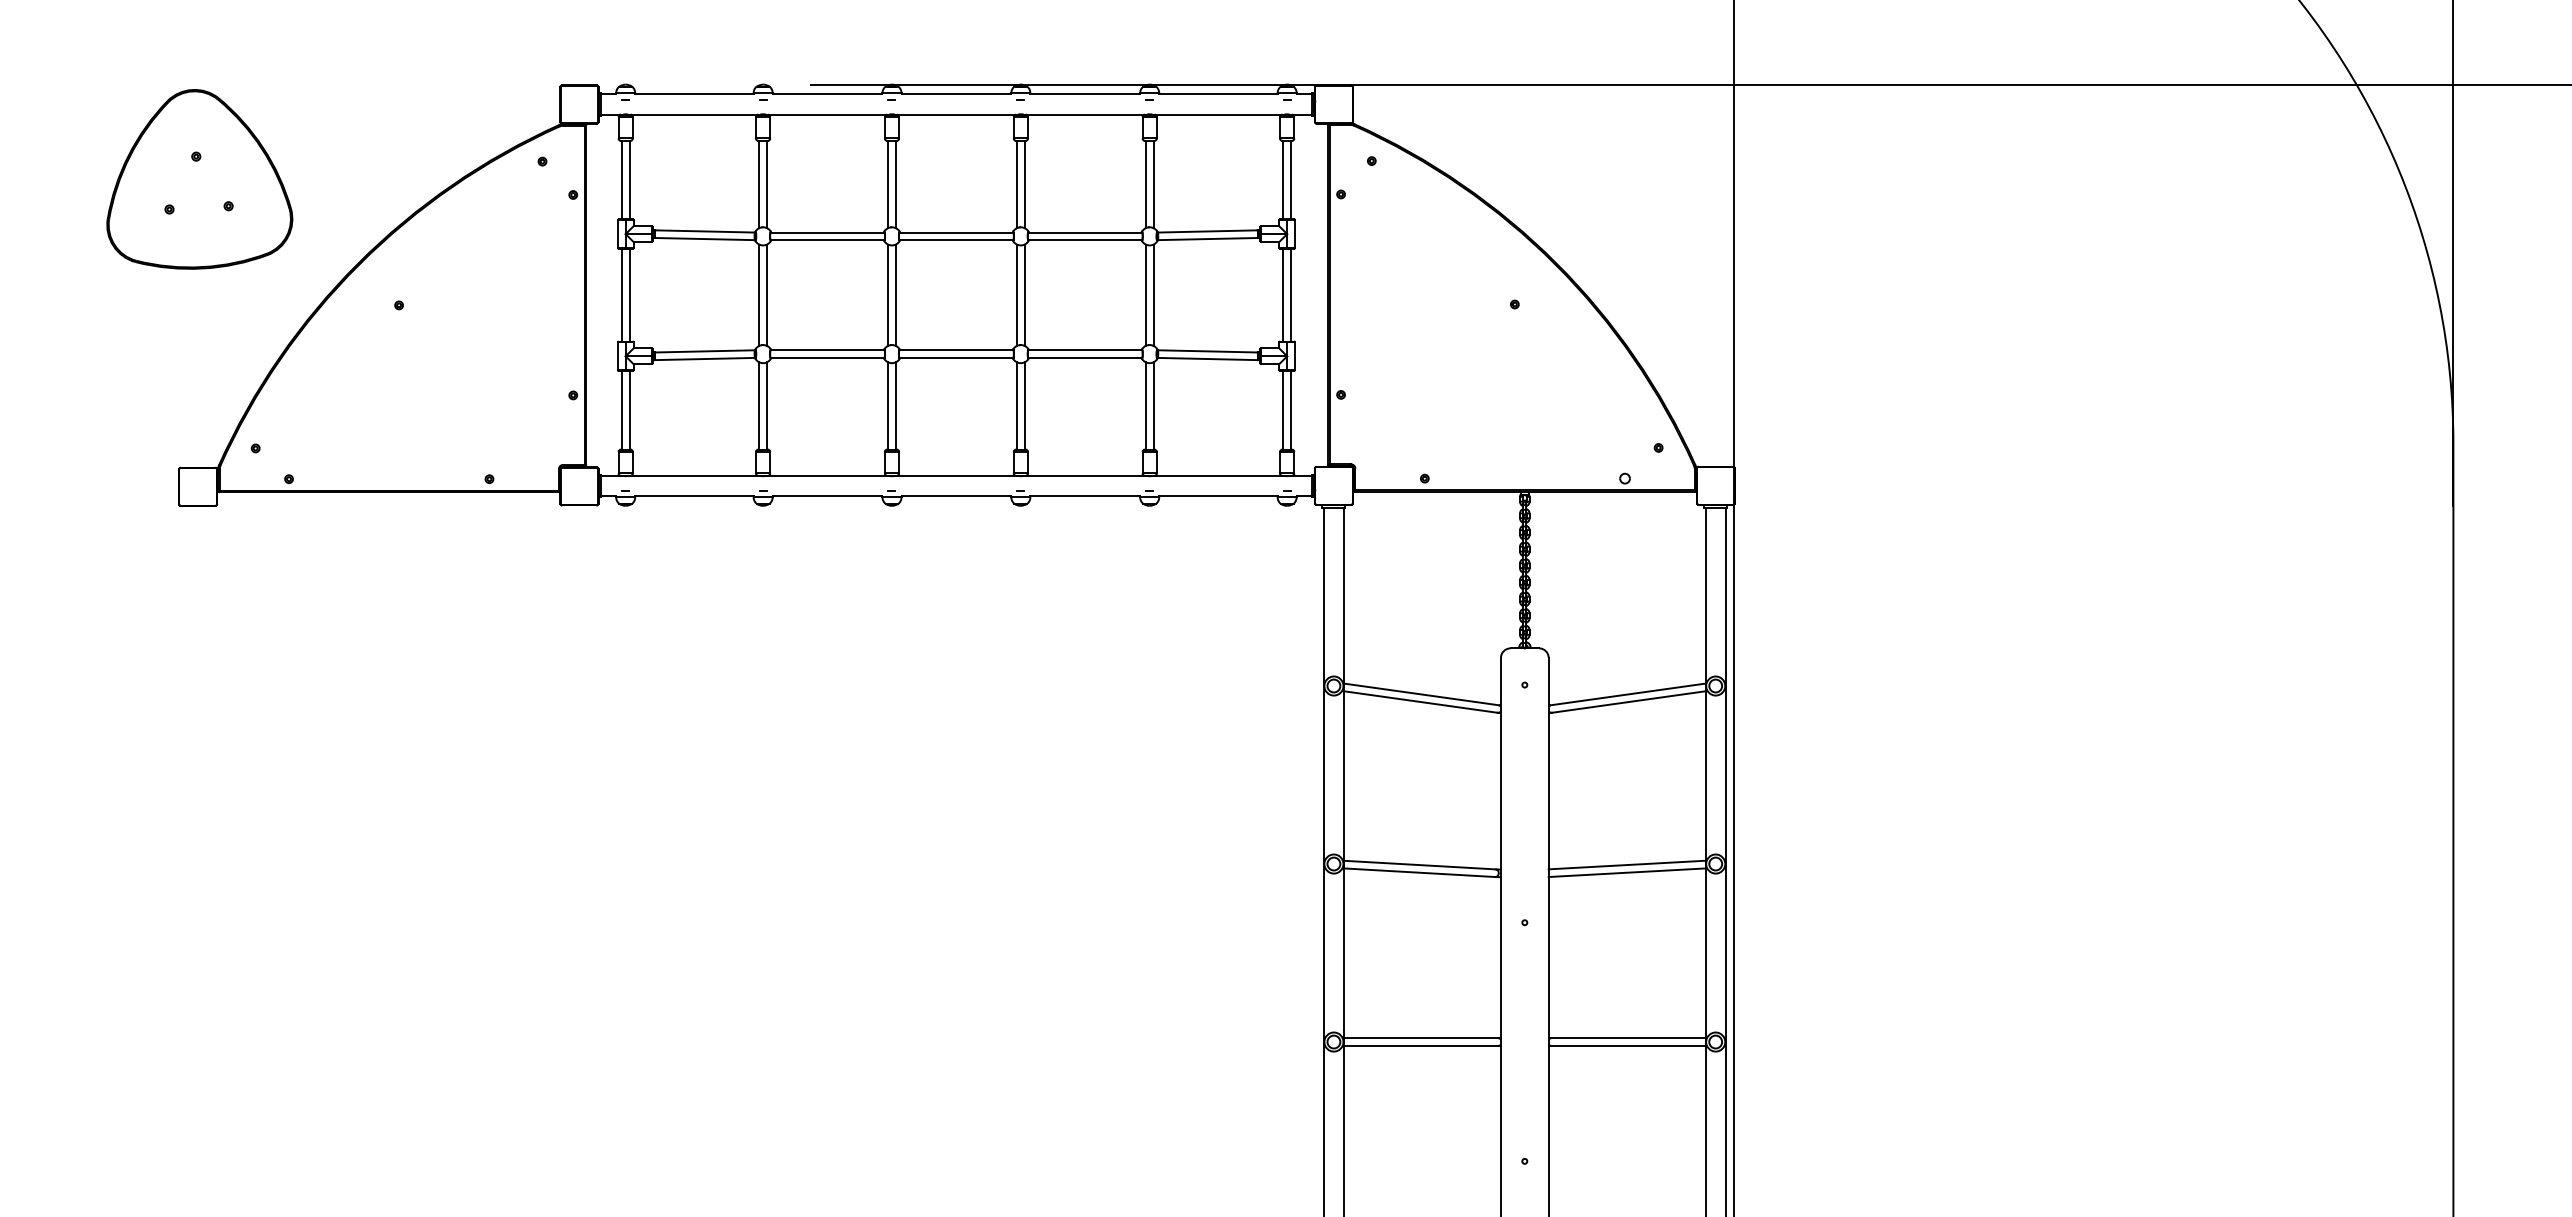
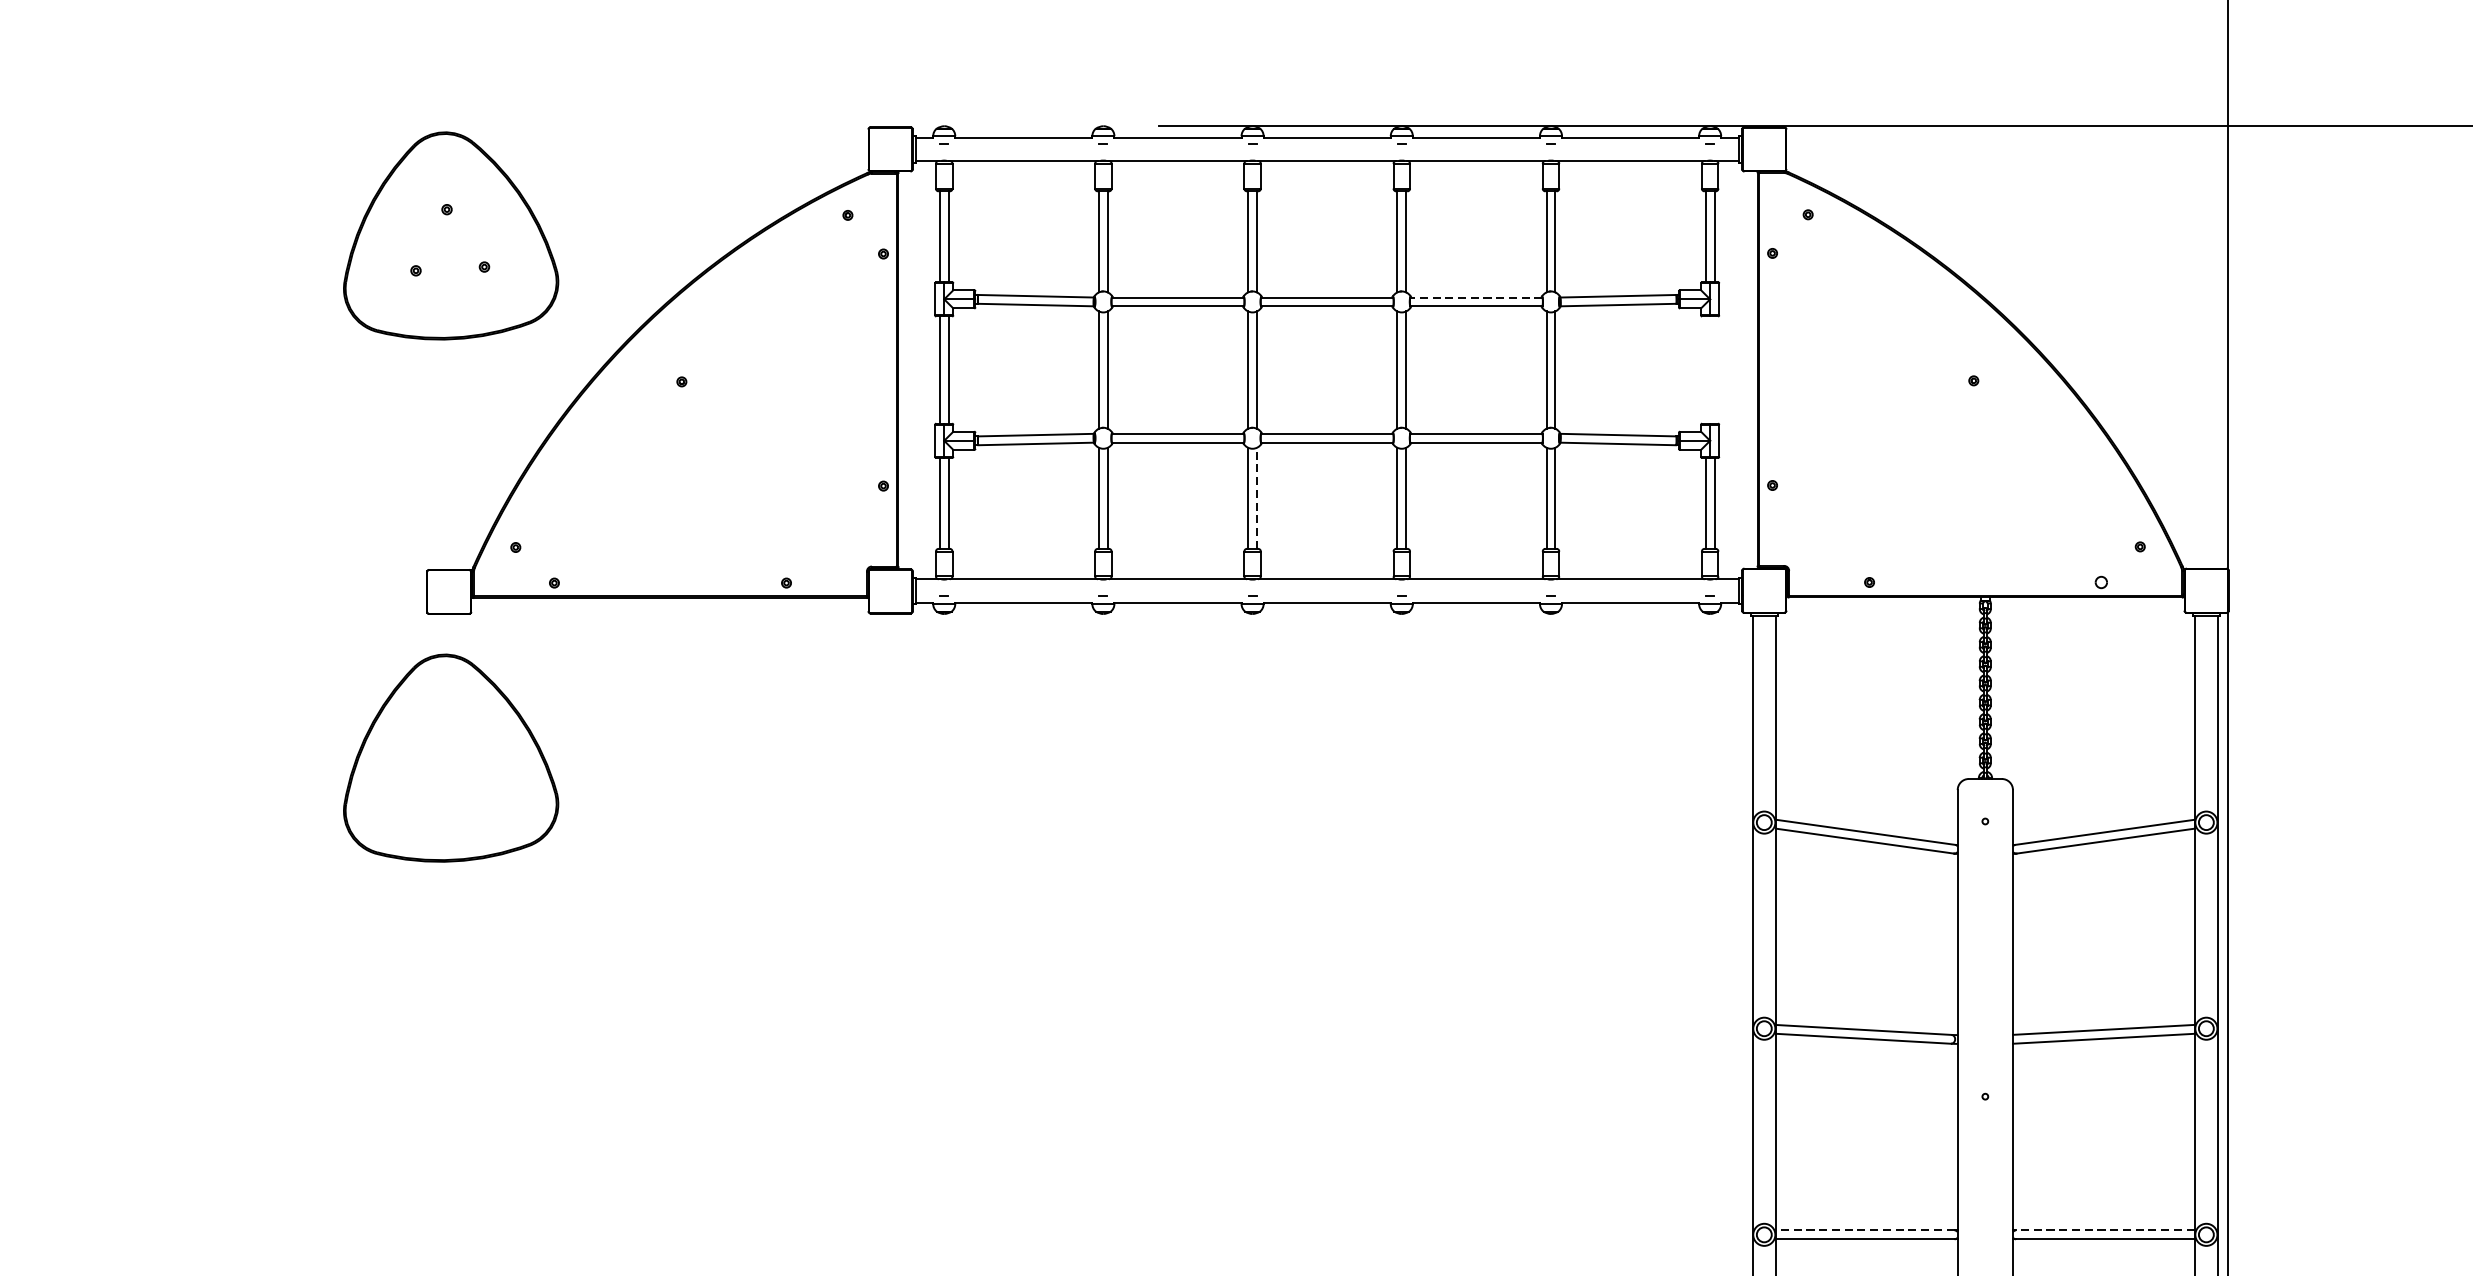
line: (1084, 232) -> (1475, 297), solid -> dashed
line: (1283, 294) -> (1705, 369), removed
line: (1290, 294) -> (1714, 369), removed
line: (895, 405) -> (1256, 497), solid -> dashed
part: (199, 630) -> (450, 758), added
line: (1420, 1038) -> (1864, 1230), solid -> dashed
line: (1627, 1038) -> (2104, 1230), solid -> dashed

